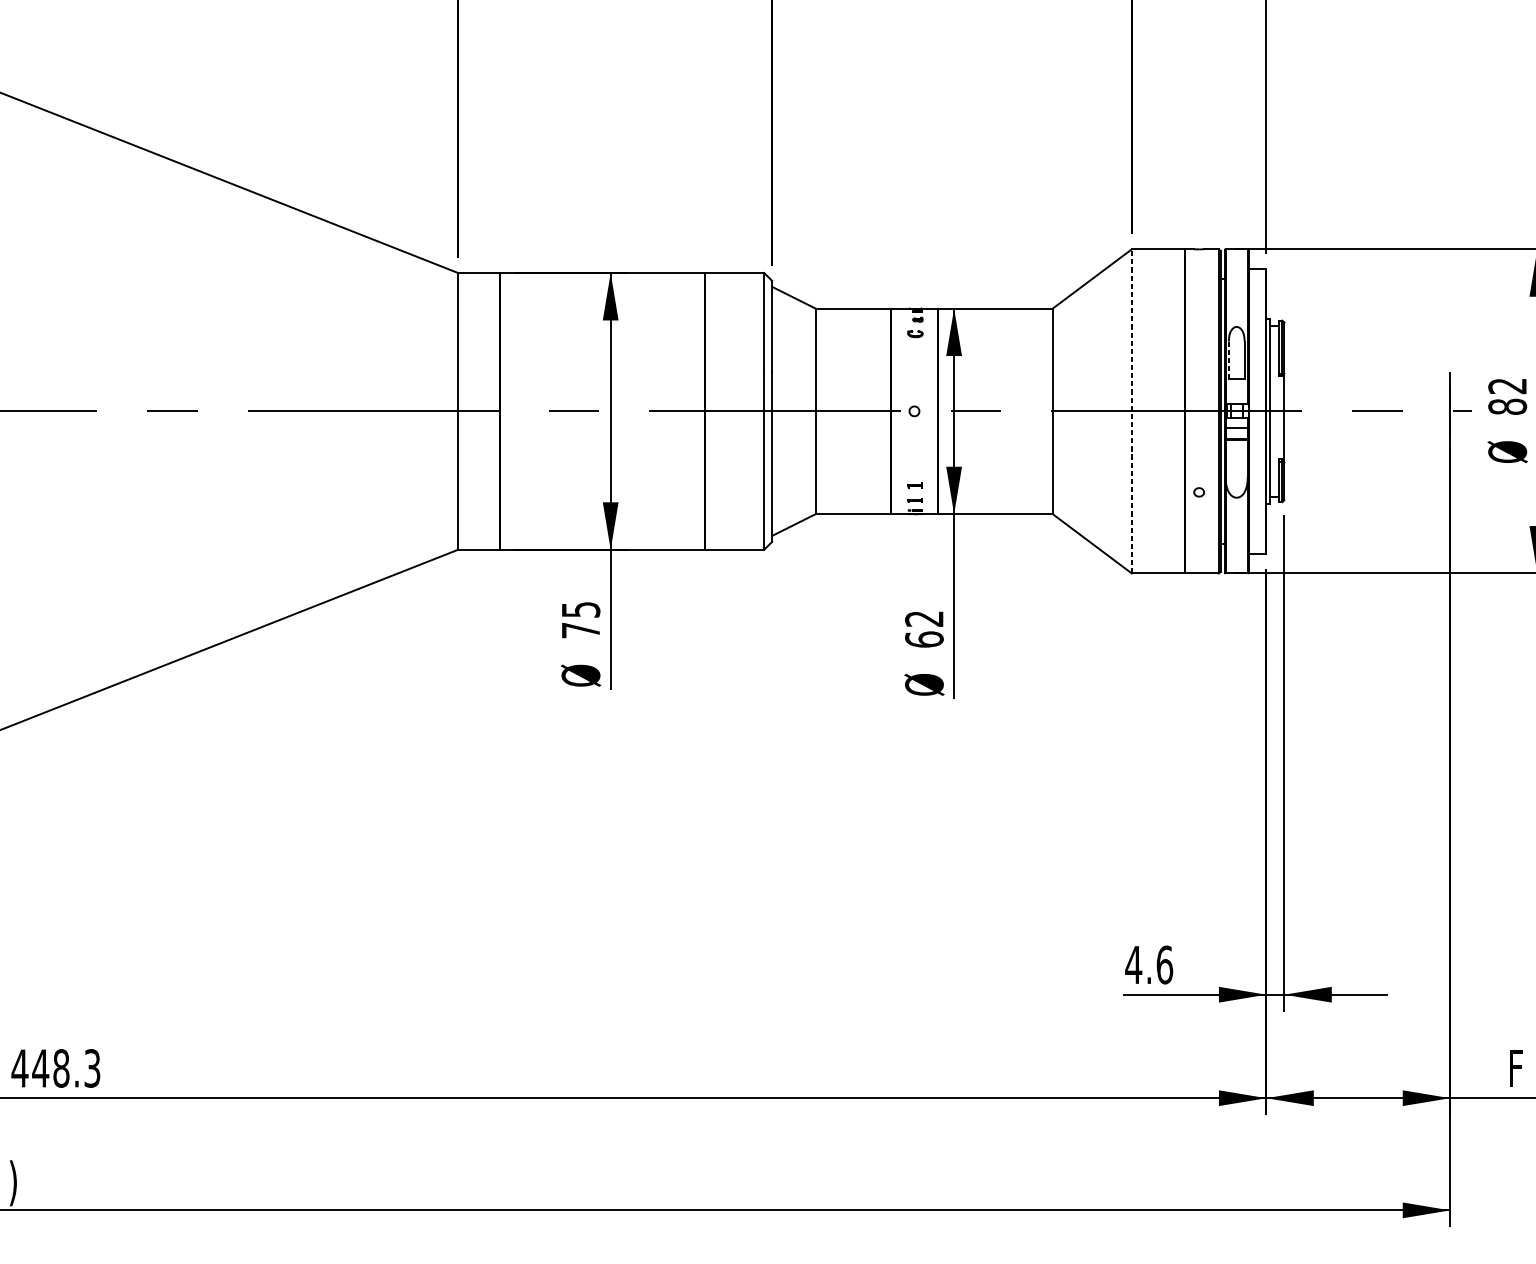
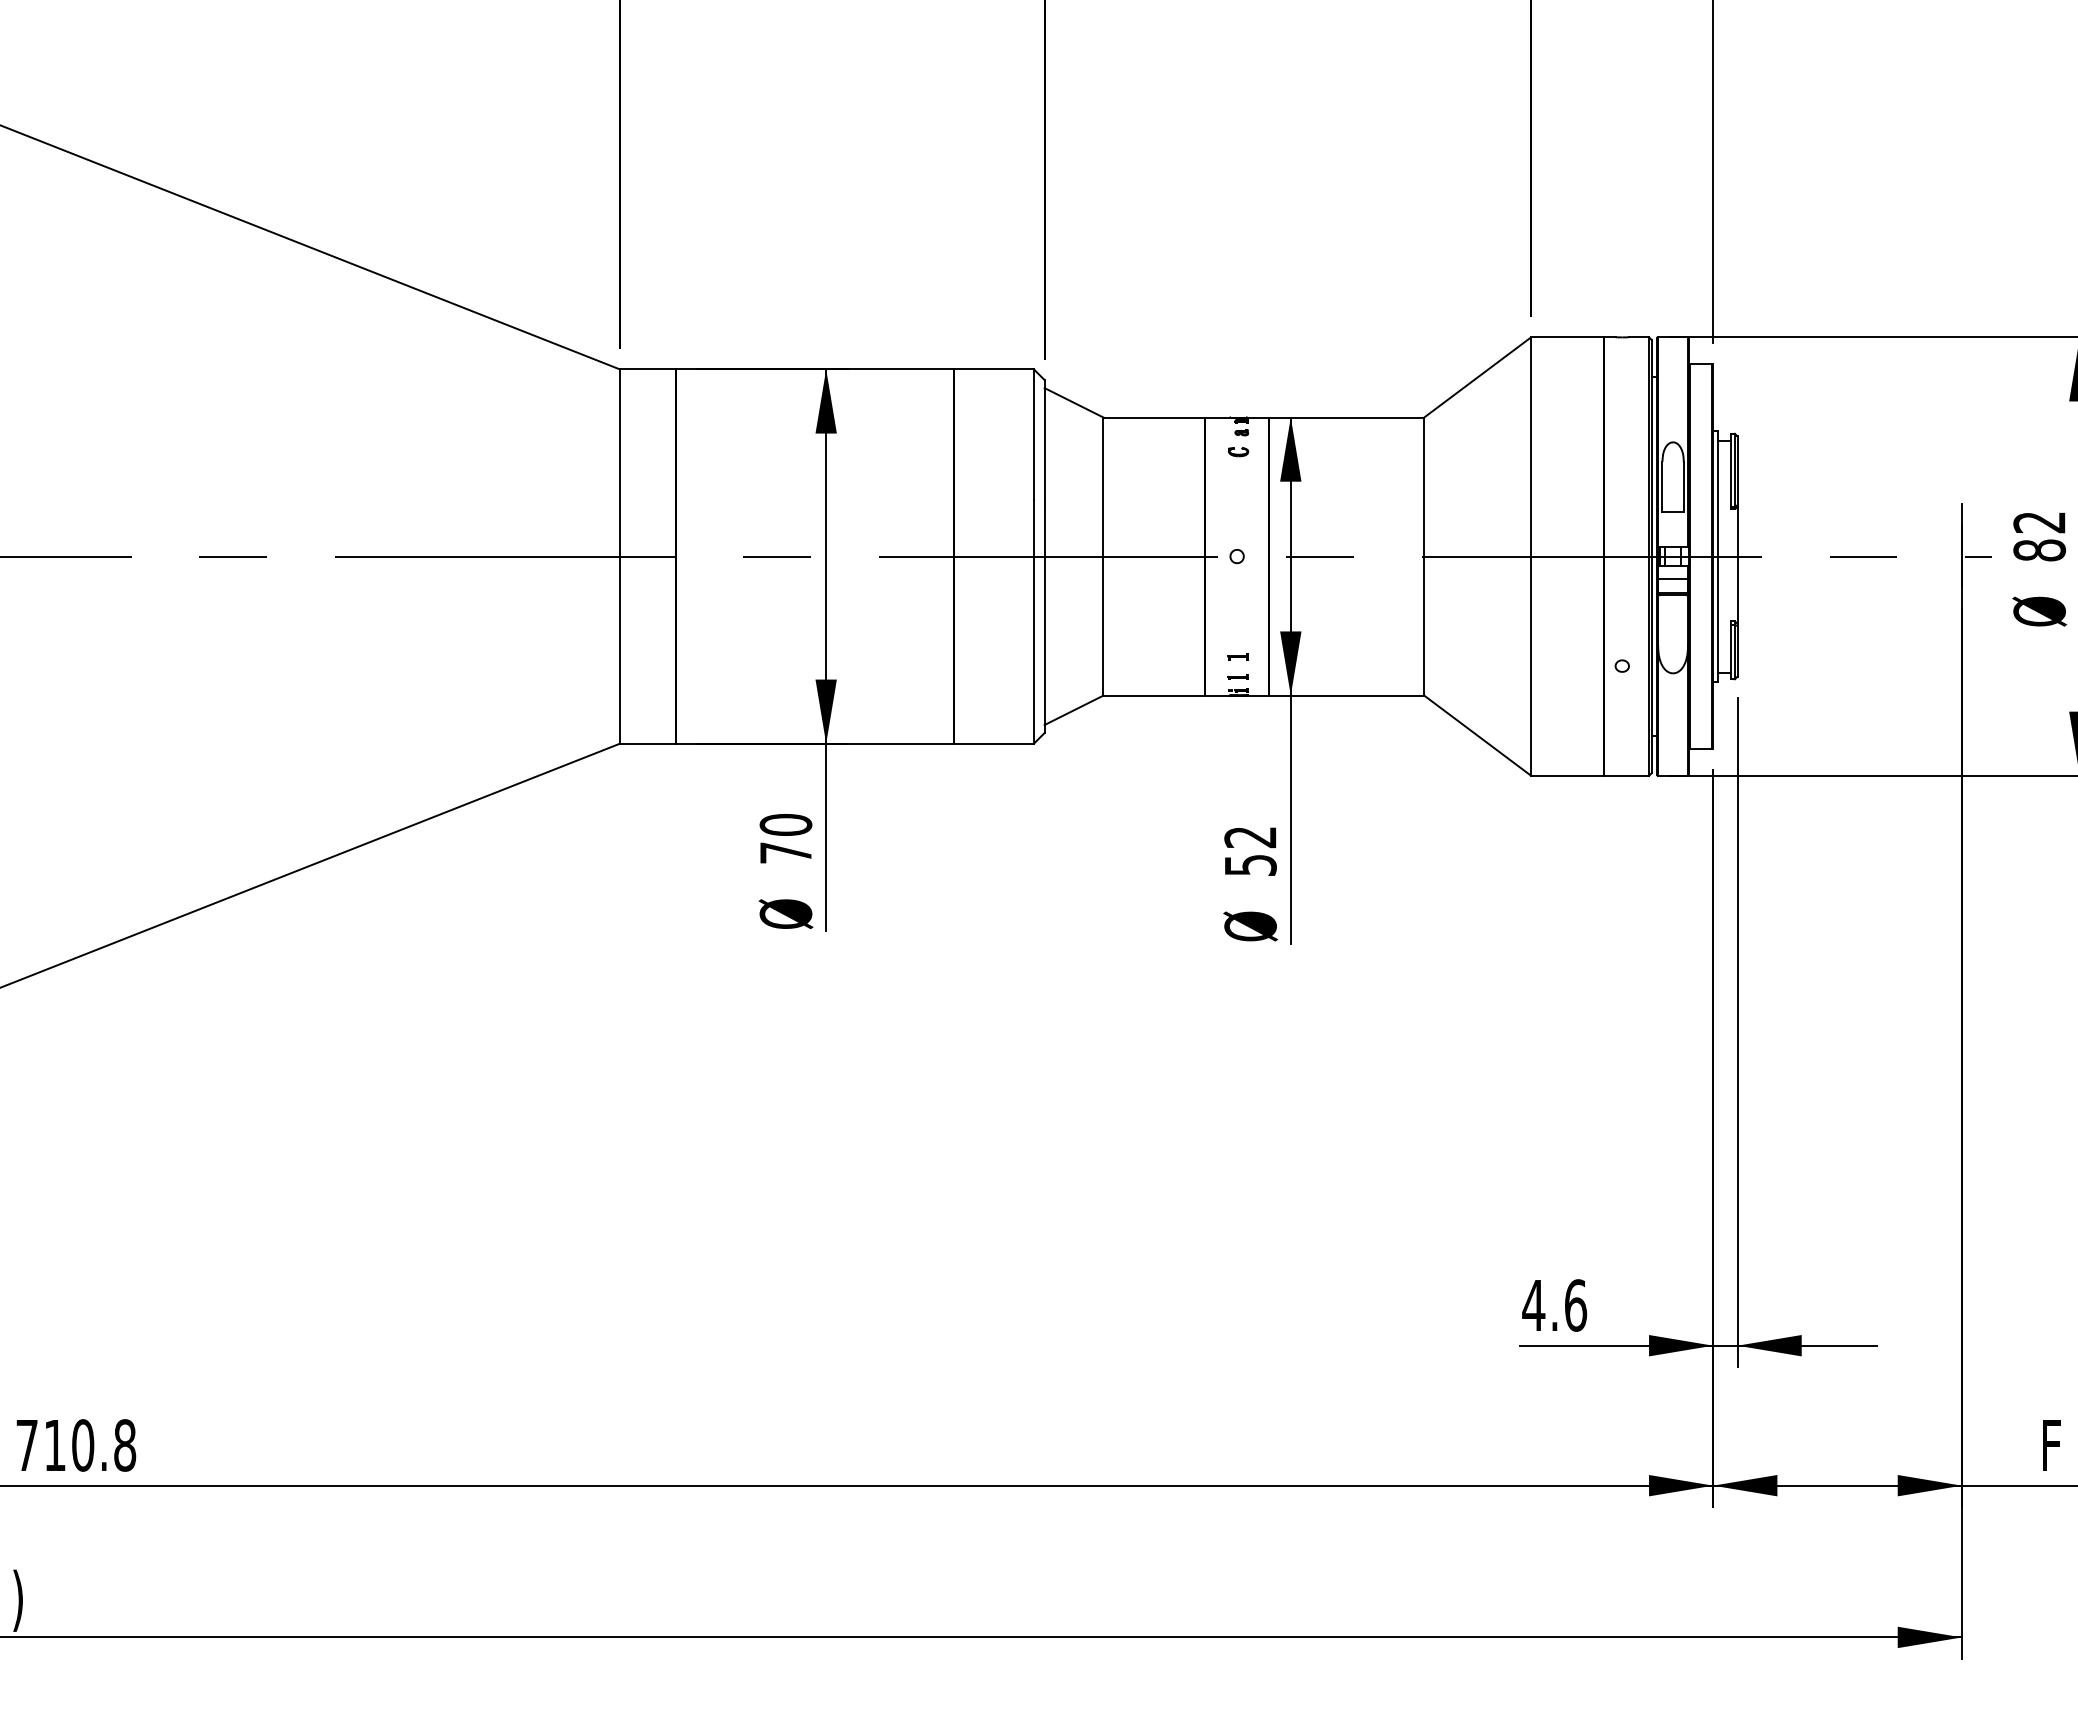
line: (1228, 360) -> (1662, 487), dashed -> solid
line: (1132, 411) -> (1531, 556), dashed -> solid
text: (580, 609) -> (785, 824), 75 -> 70
text: (924, 639) -> (1250, 865), 62 -> 52
text: (55, 1068) -> (75, 1445), 448.3 -> 710.8

